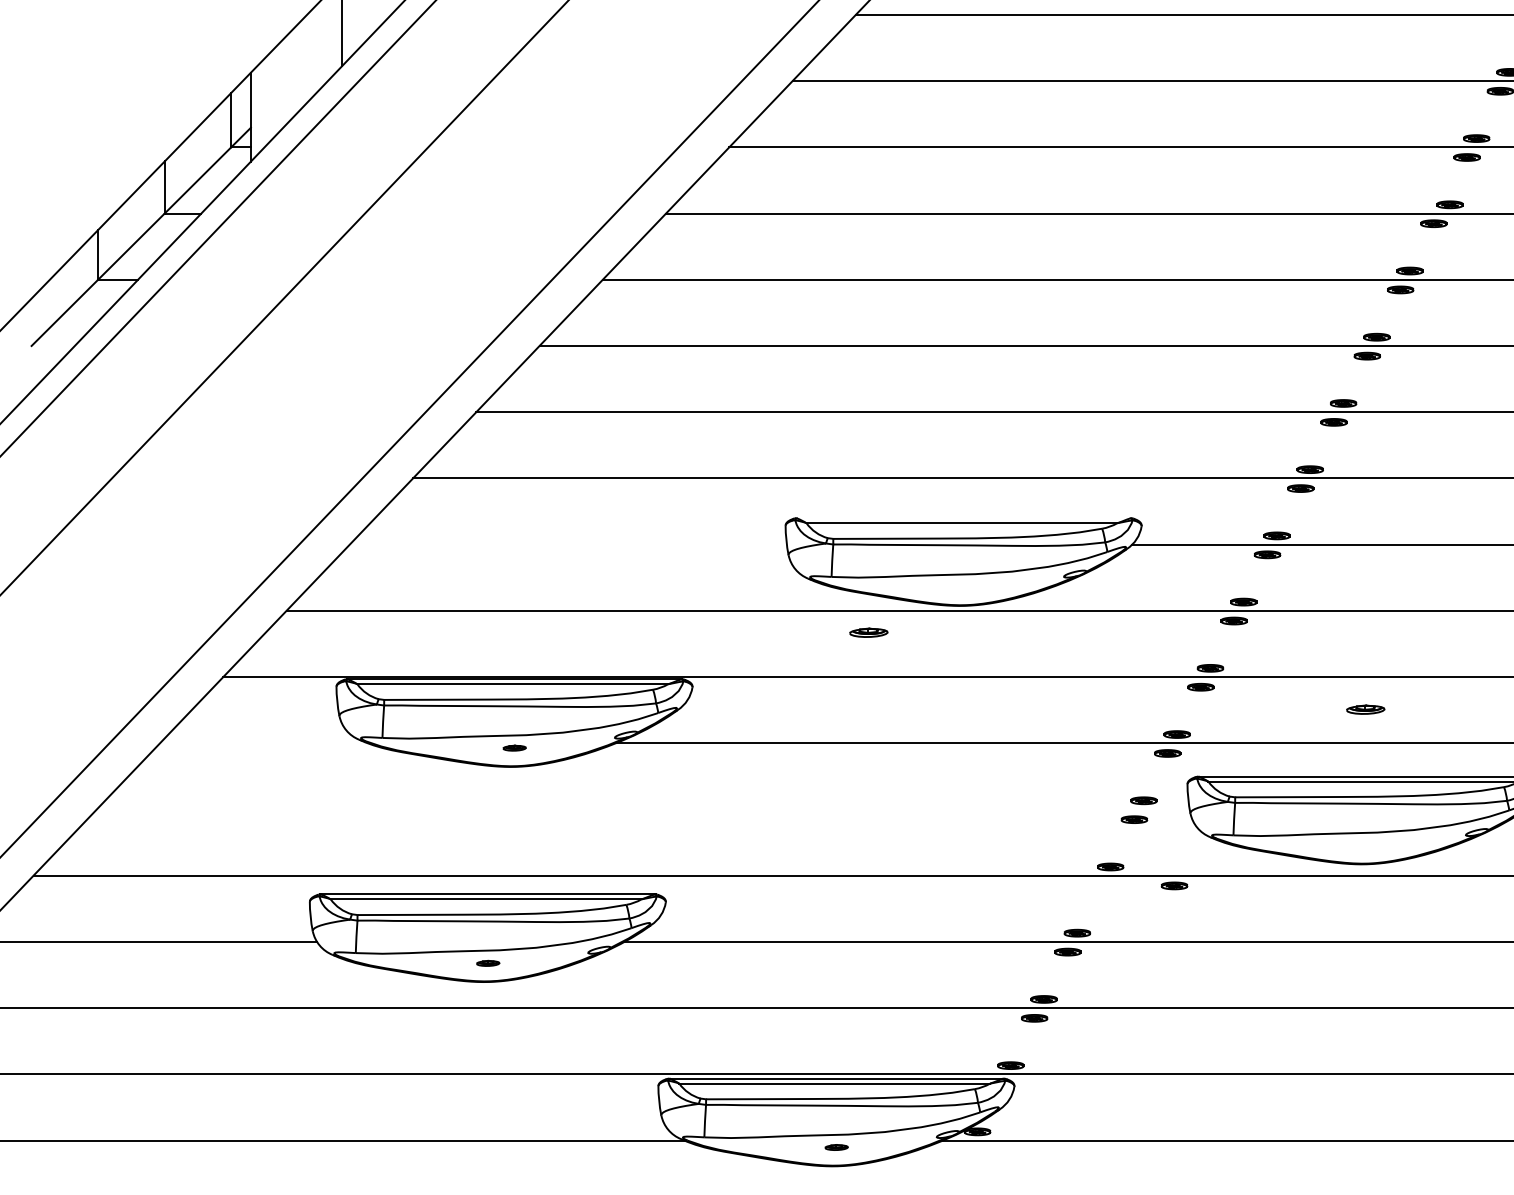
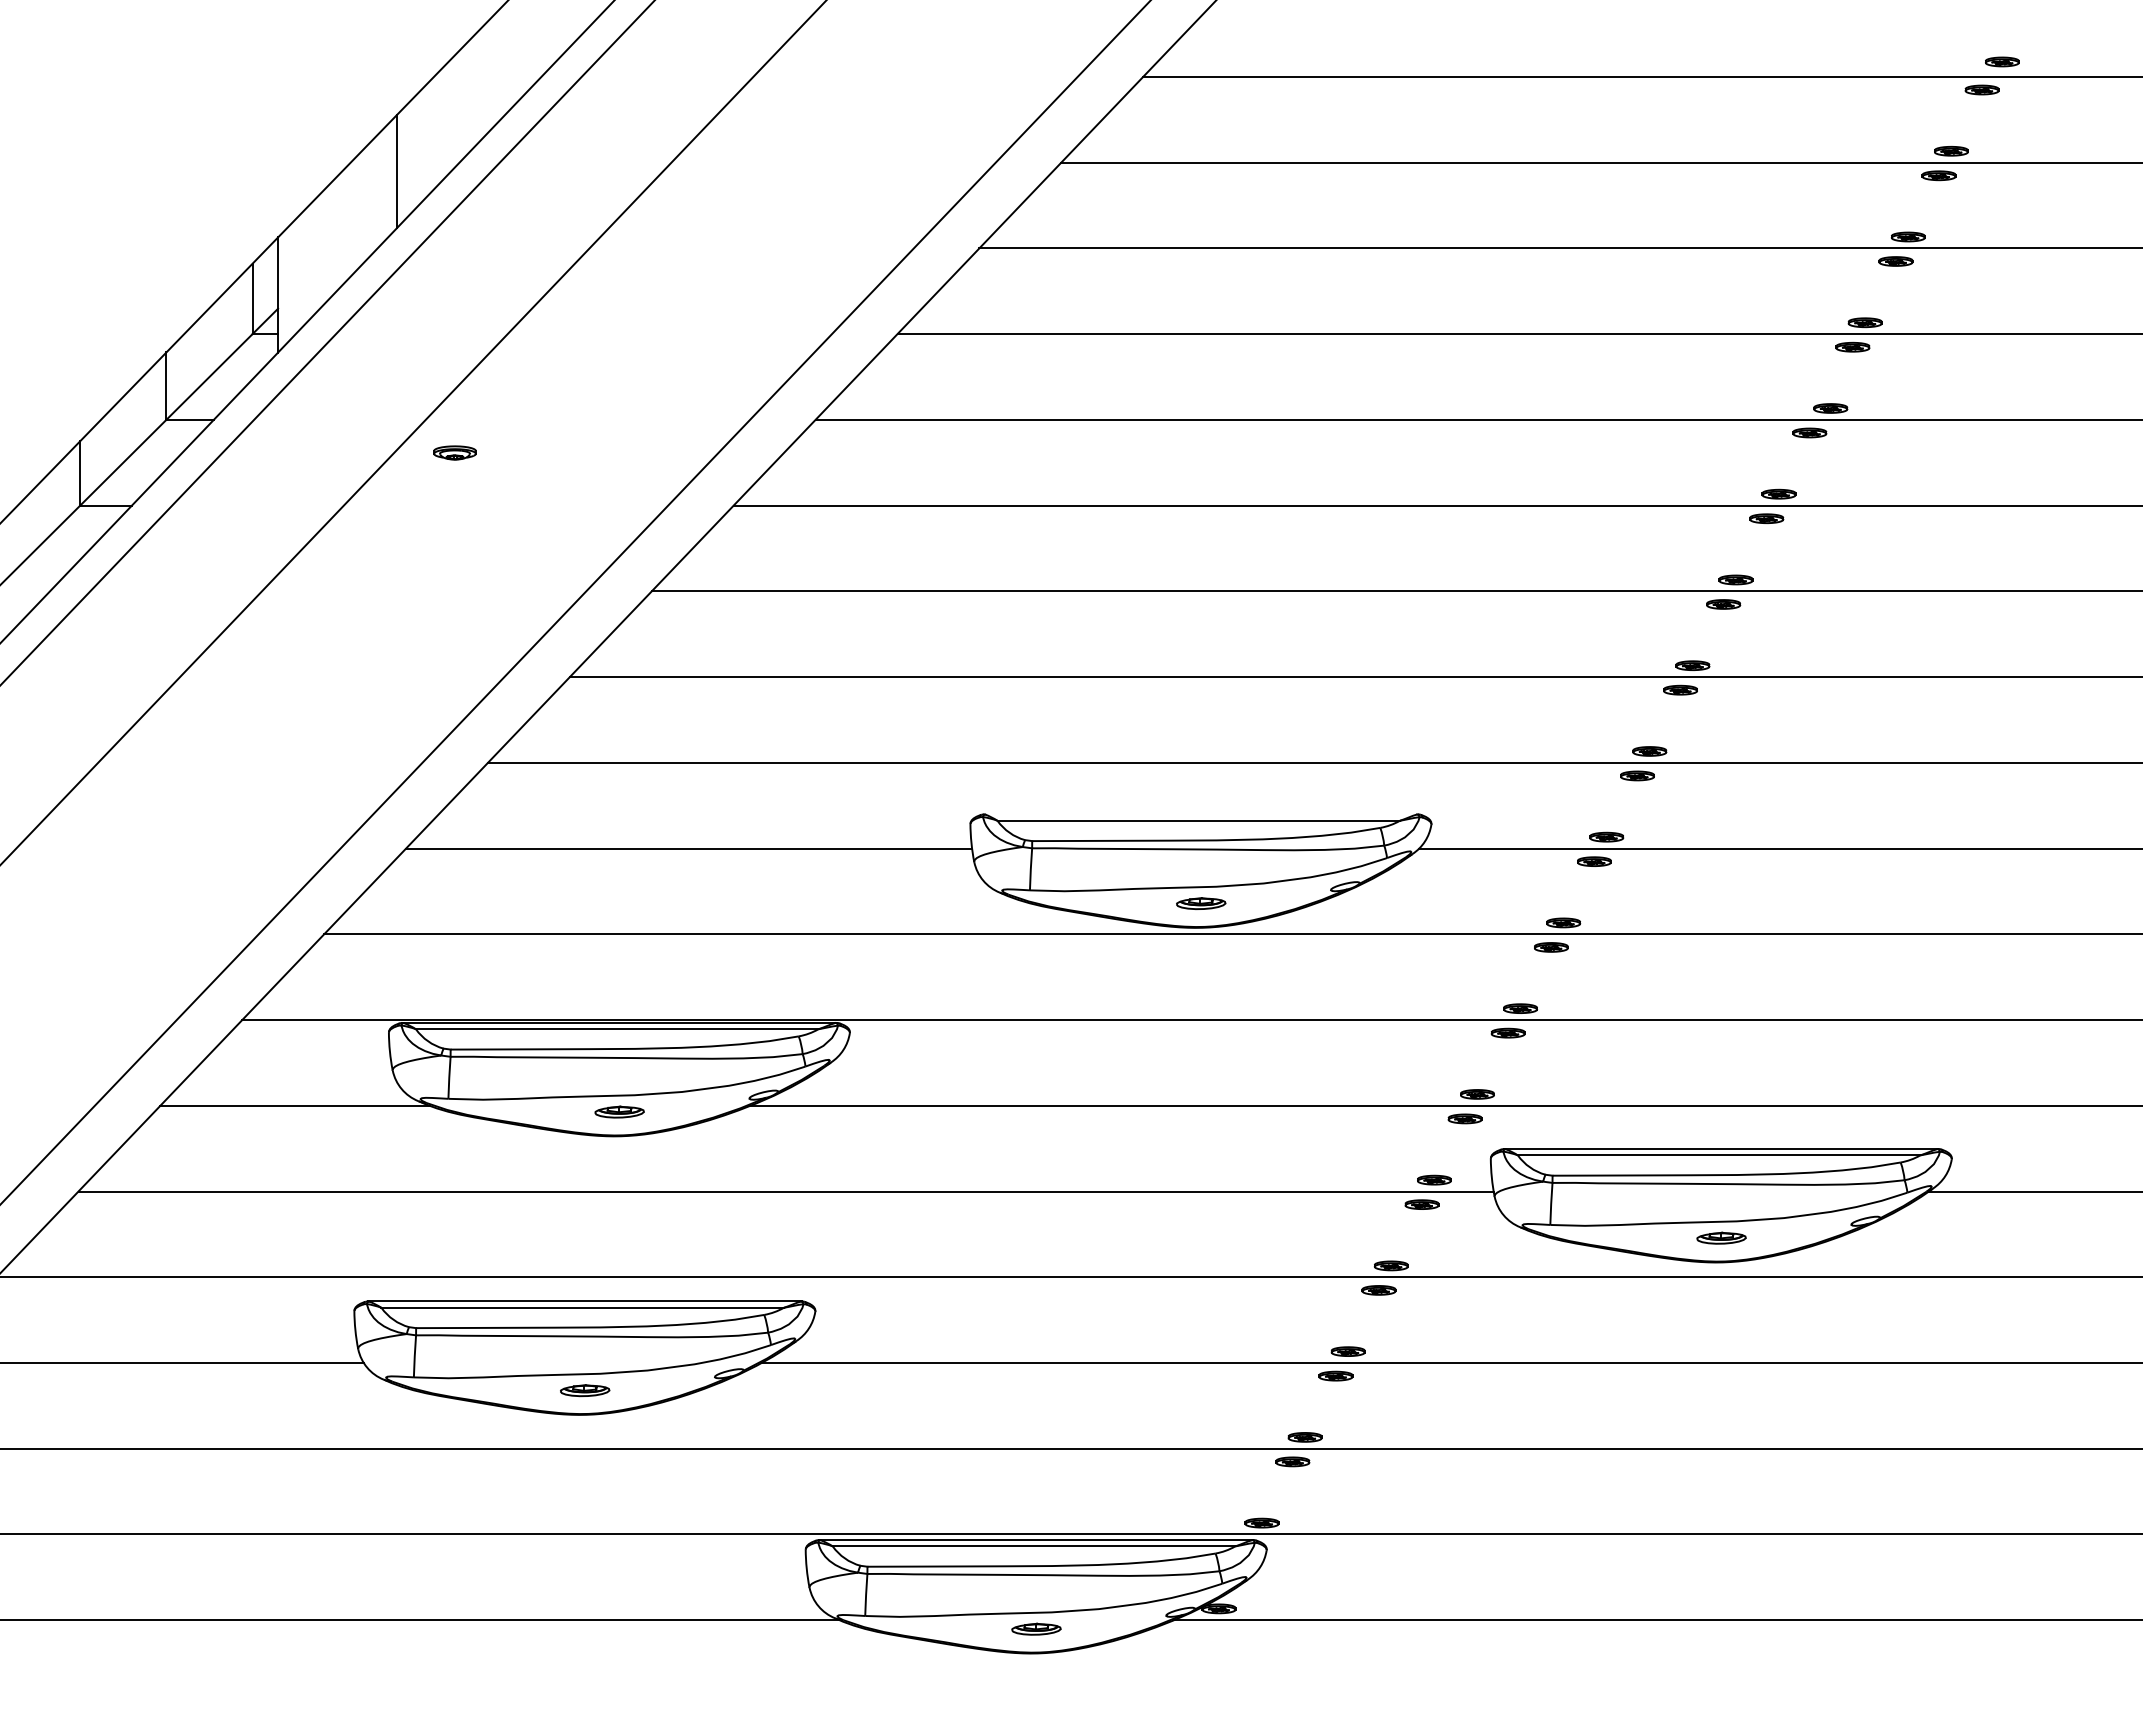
part: (387, 238) -> (454, 452), added
line: (568, 544) -> (689, 848), added
part: (869, 632) -> (1201, 903), moved
part: (1365, 709) -> (1721, 1237), moved
line: (263, 743) -> (294, 1105), added
part: (514, 747) -> (619, 1111), size x1.67
line: (642, 809) -> (785, 1191), added
part: (1174, 885) -> (1378, 1290), moved
part: (488, 963) -> (585, 1390), size x1.67
part: (836, 1147) -> (1036, 1628), size x1.67

